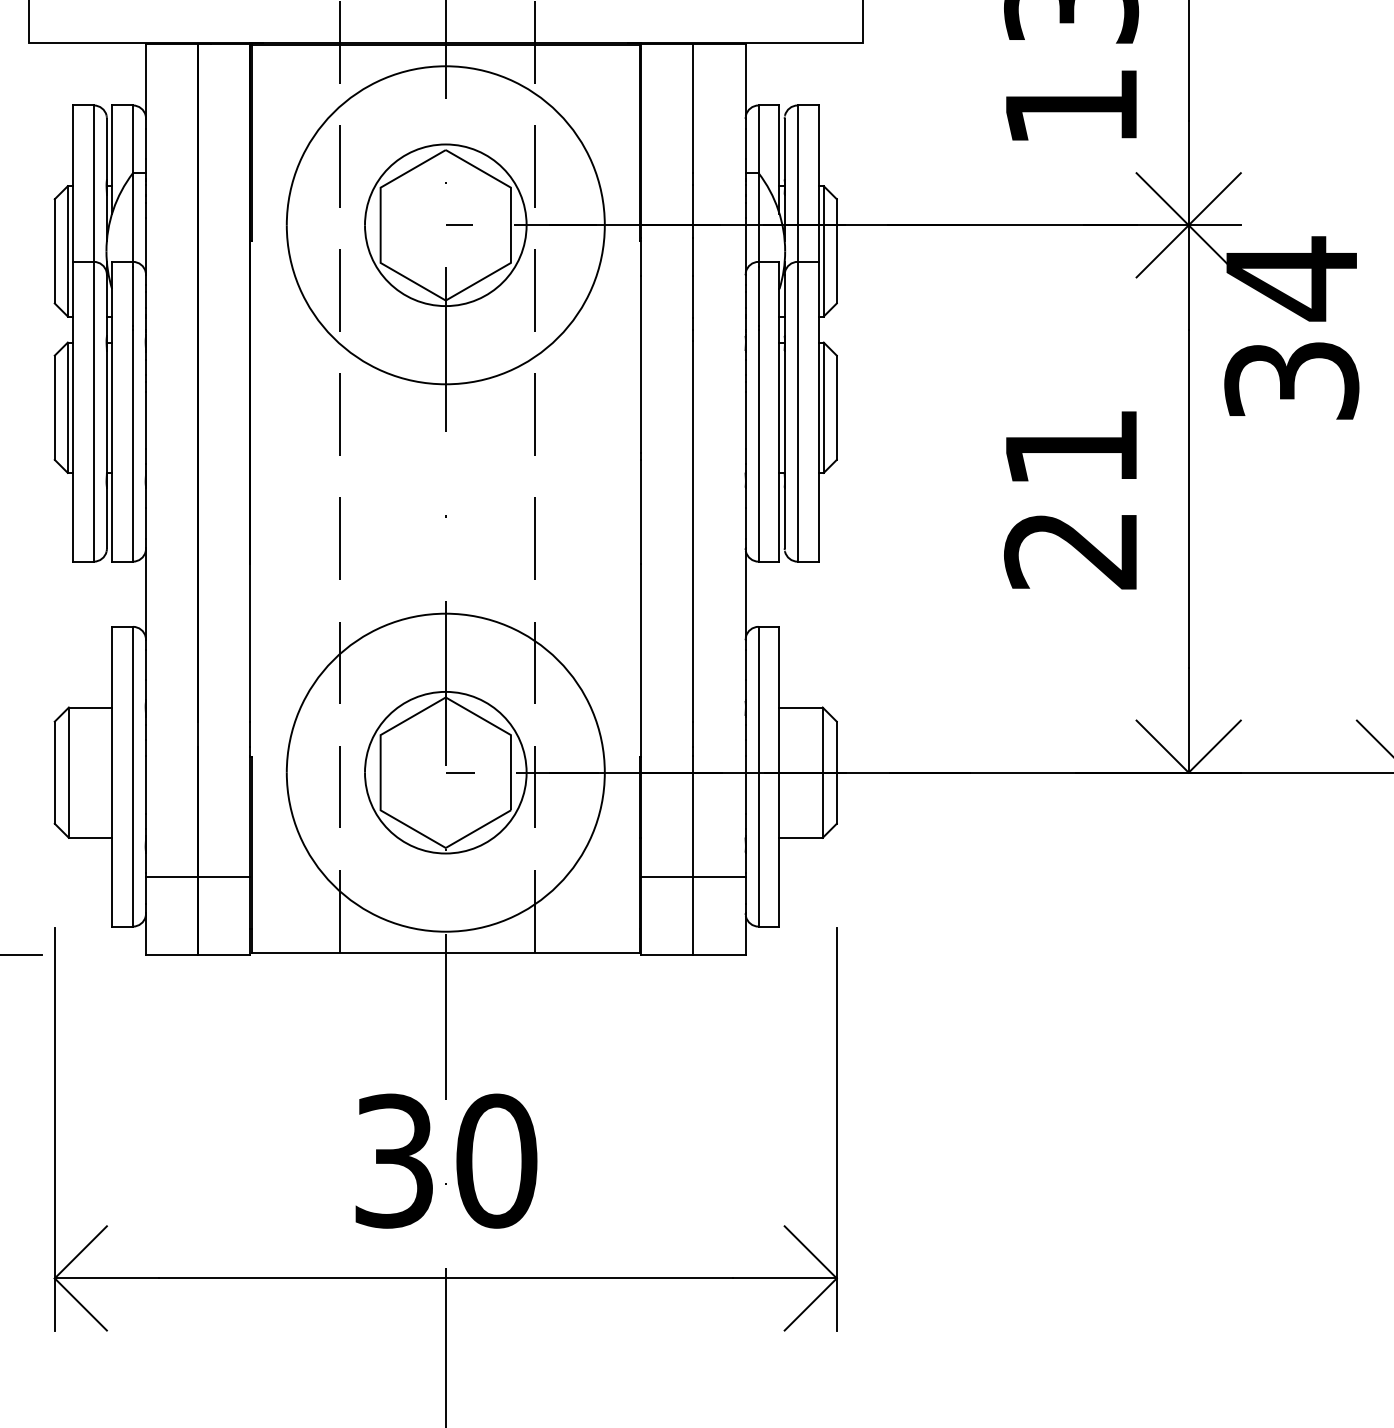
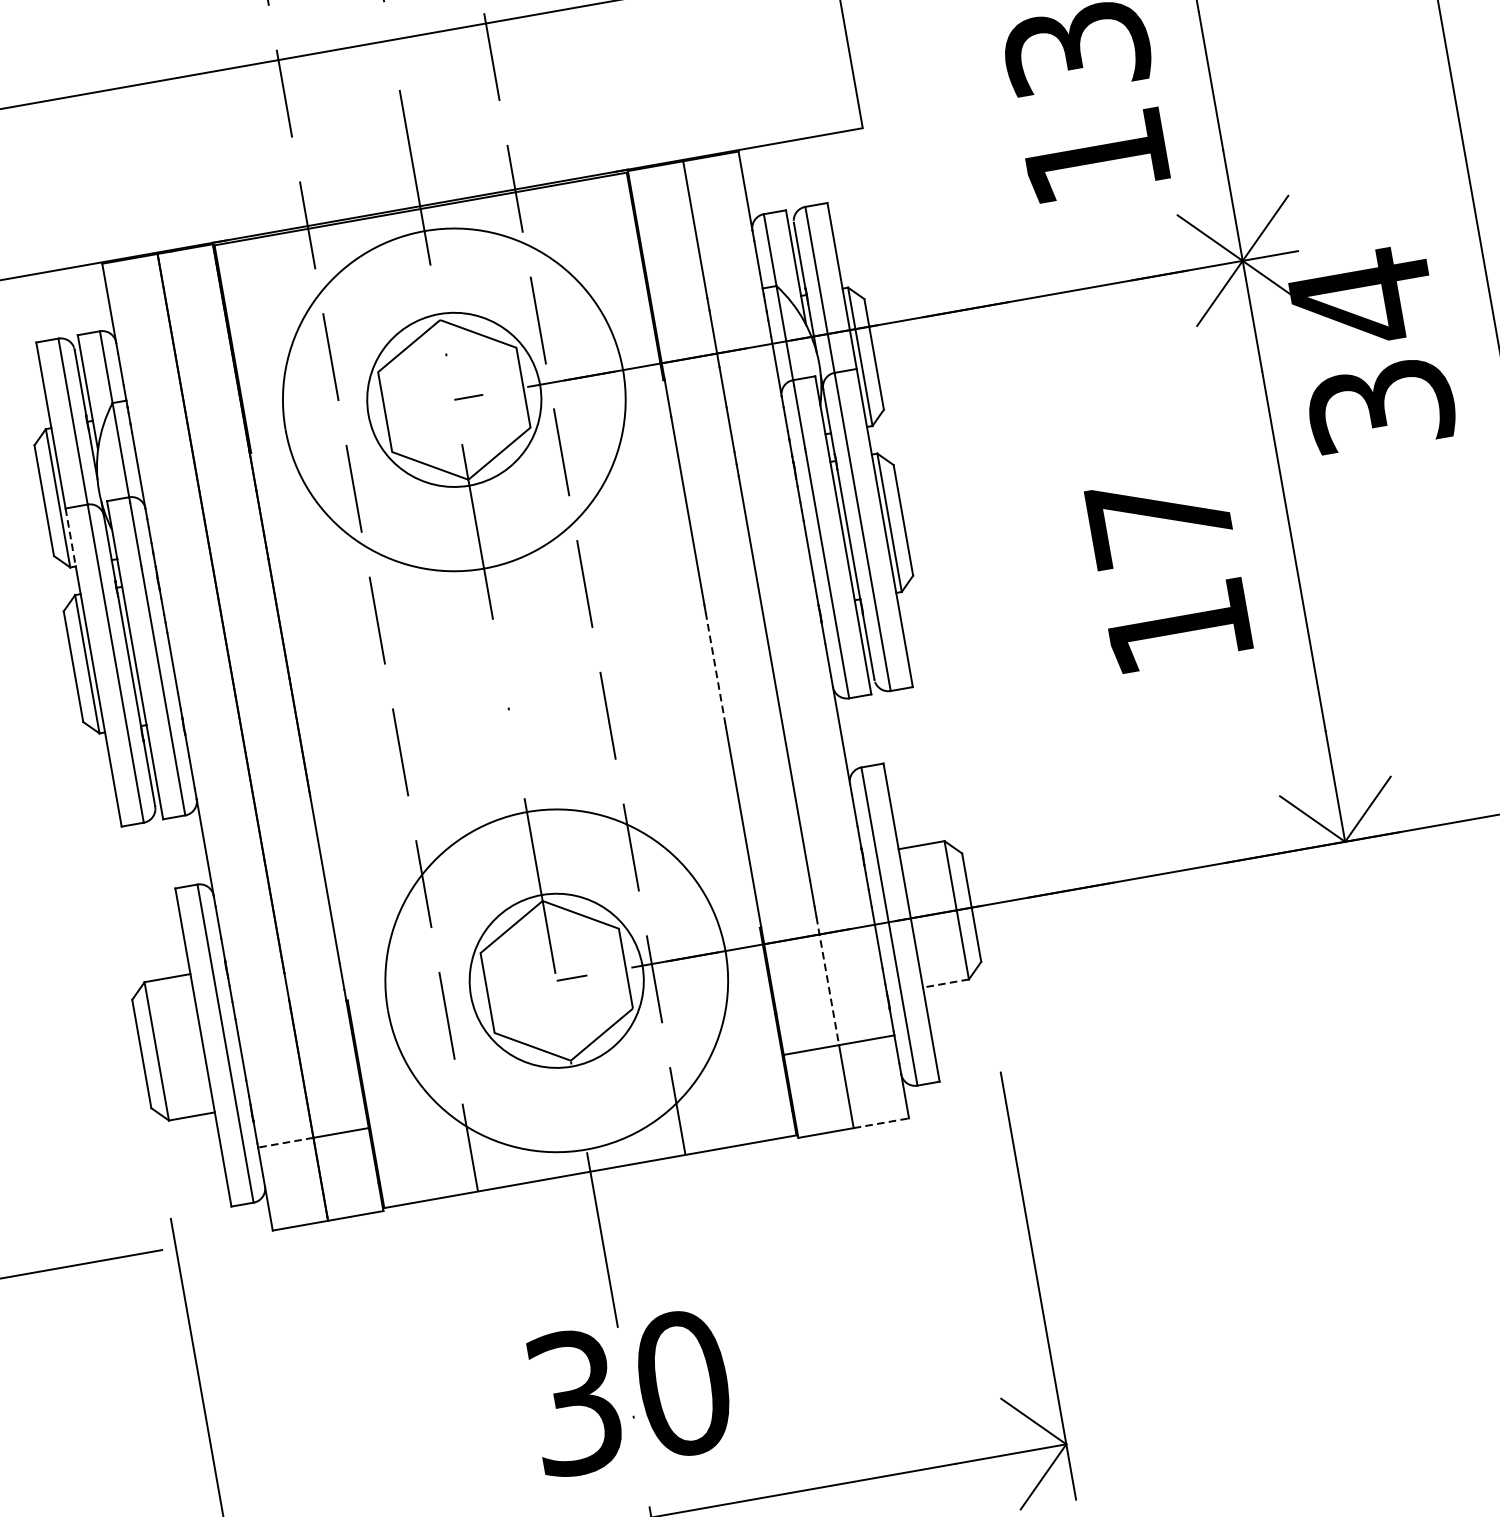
line: (73, 289) -> (71, 537), solid -> dashed
text: (1070, 499) -> (1168, 574), 21 -> 17
line: (641, 512) -> (715, 668), solid -> dashed
line: (693, 817) -> (827, 982), solid -> dashed
line: (801, 837) -> (946, 983), solid -> dashed
line: (171, 876) -> (285, 1142), solid -> dashed
line: (720, 955) -> (882, 1123), solid -> dashed

